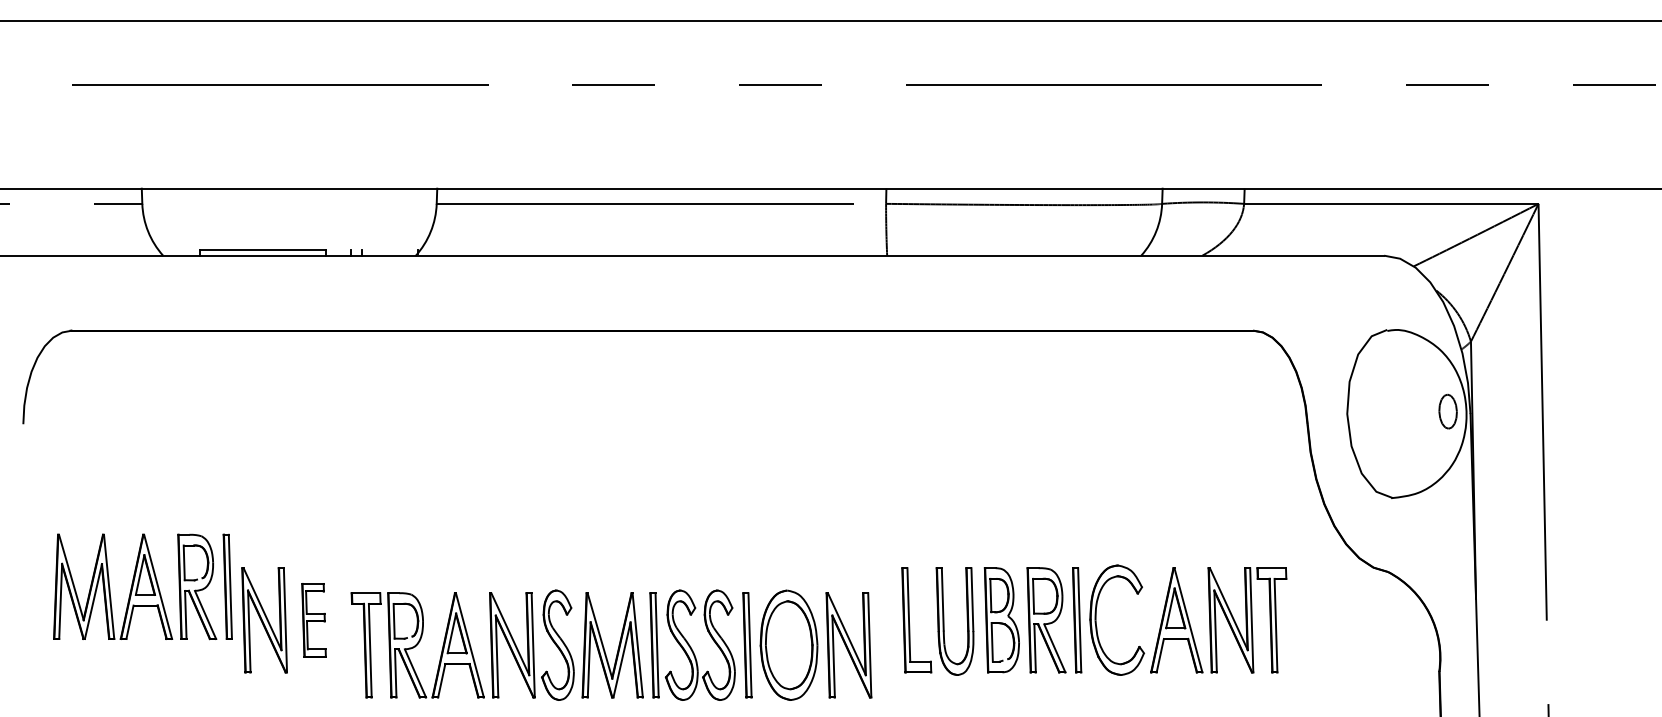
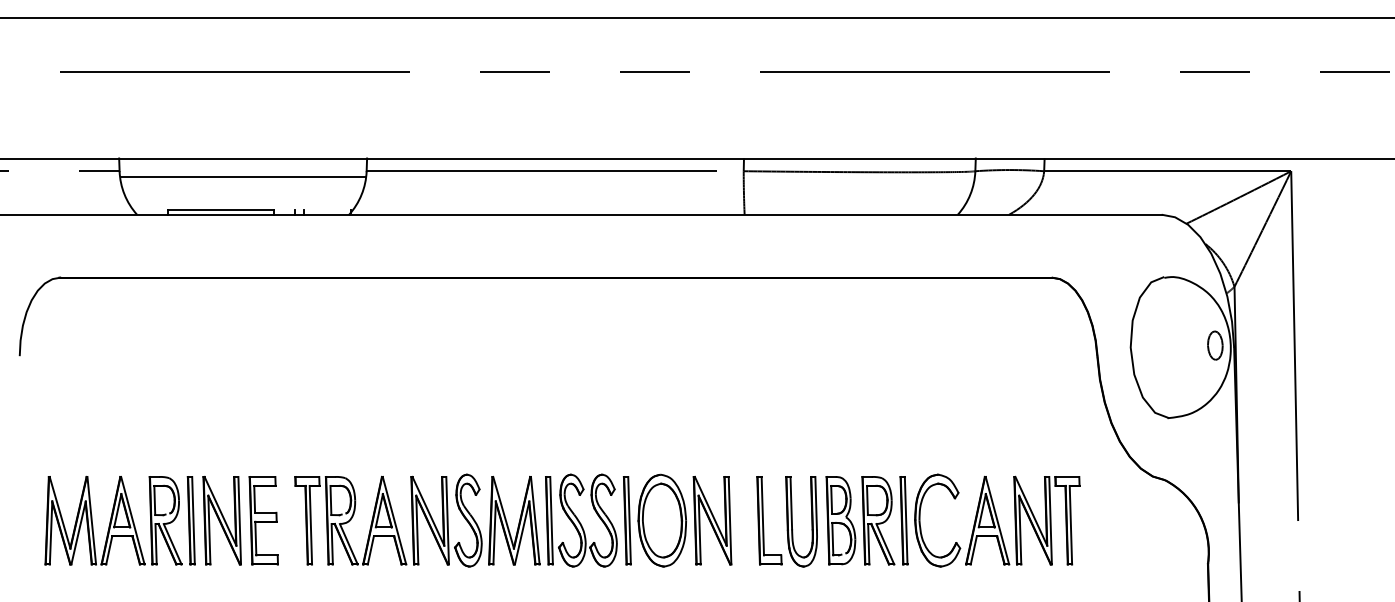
line: (289, 211) -> (243, 177), added
part: (142, 586) -> (119, 520), moved
part: (313, 620) -> (263, 520), size x1.43
part: (611, 645) -> (513, 520), moved

